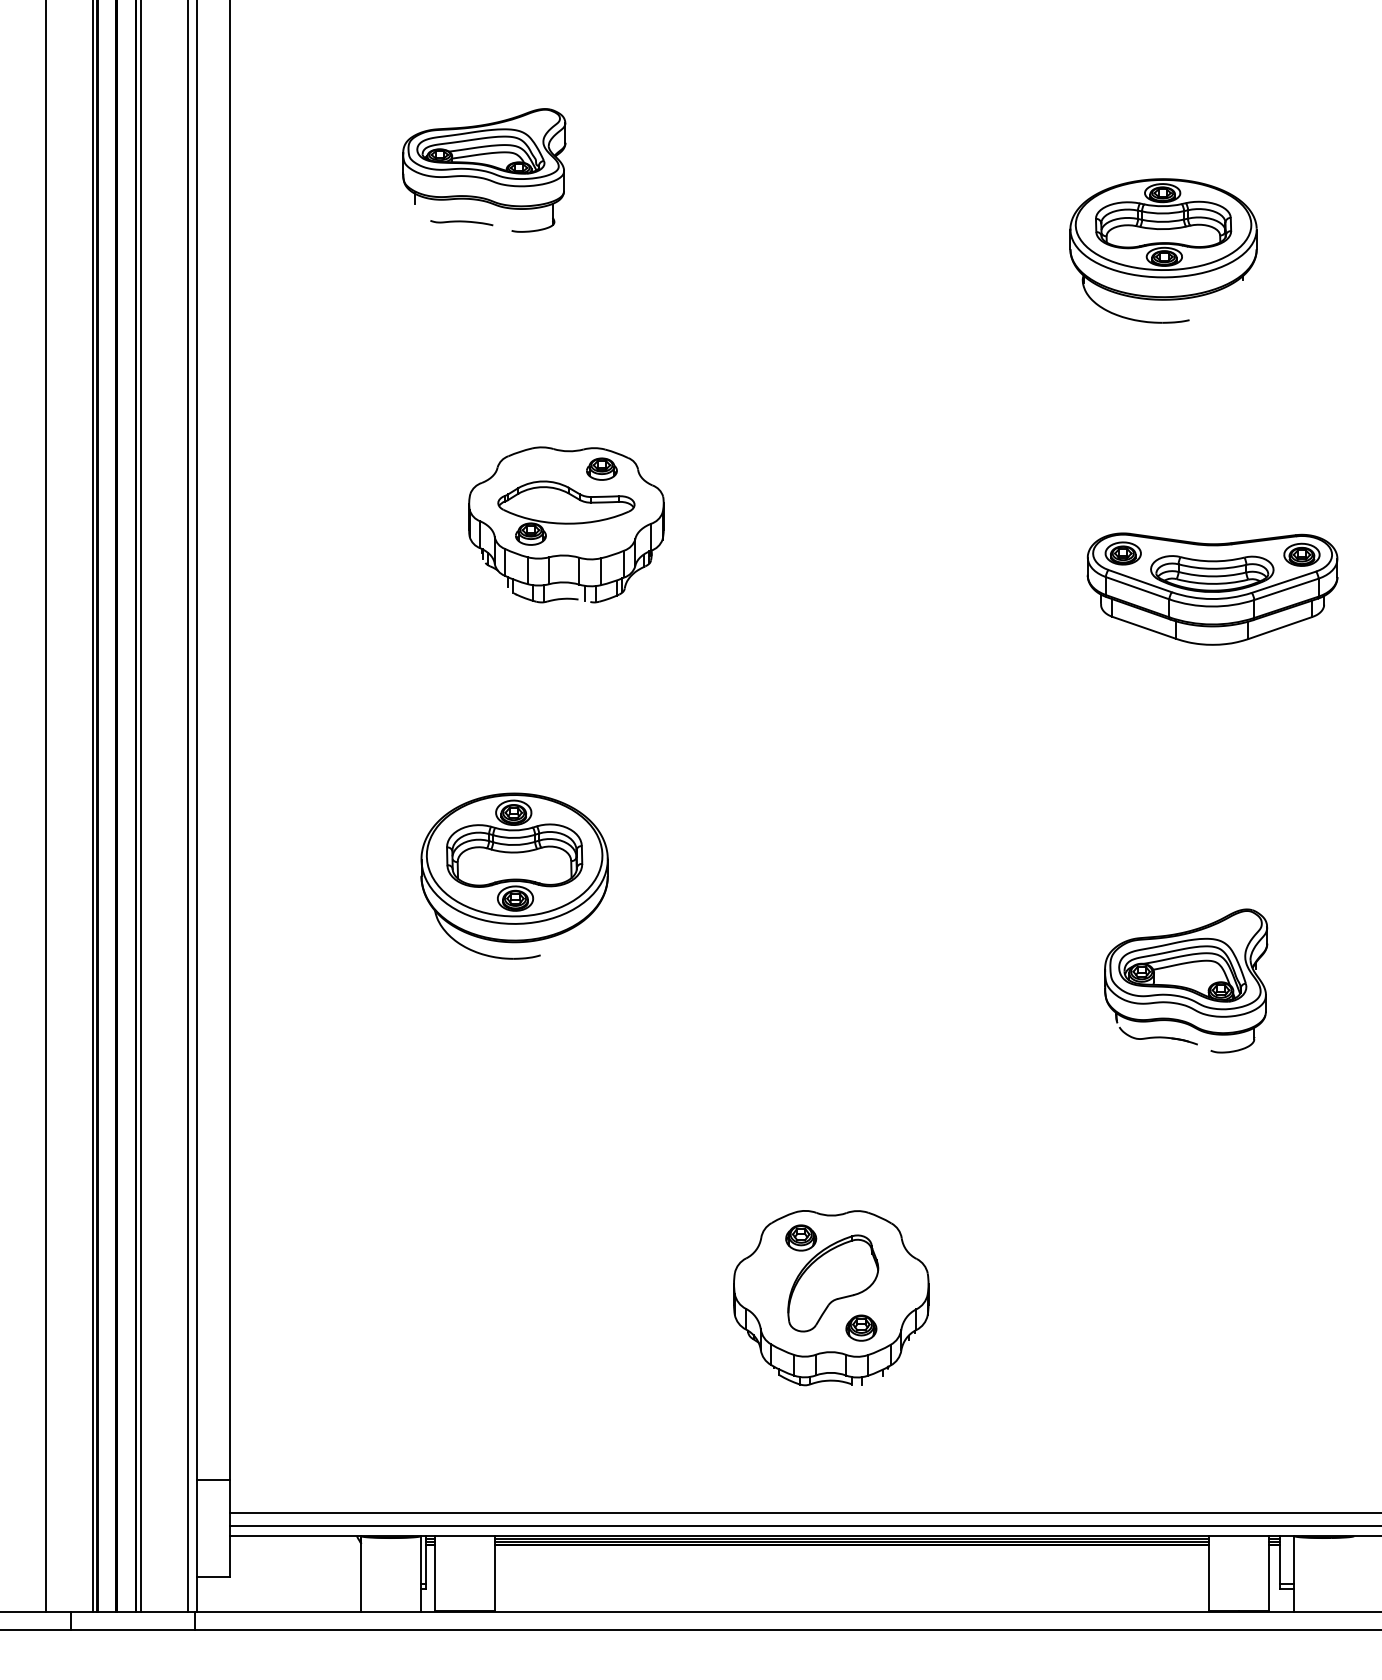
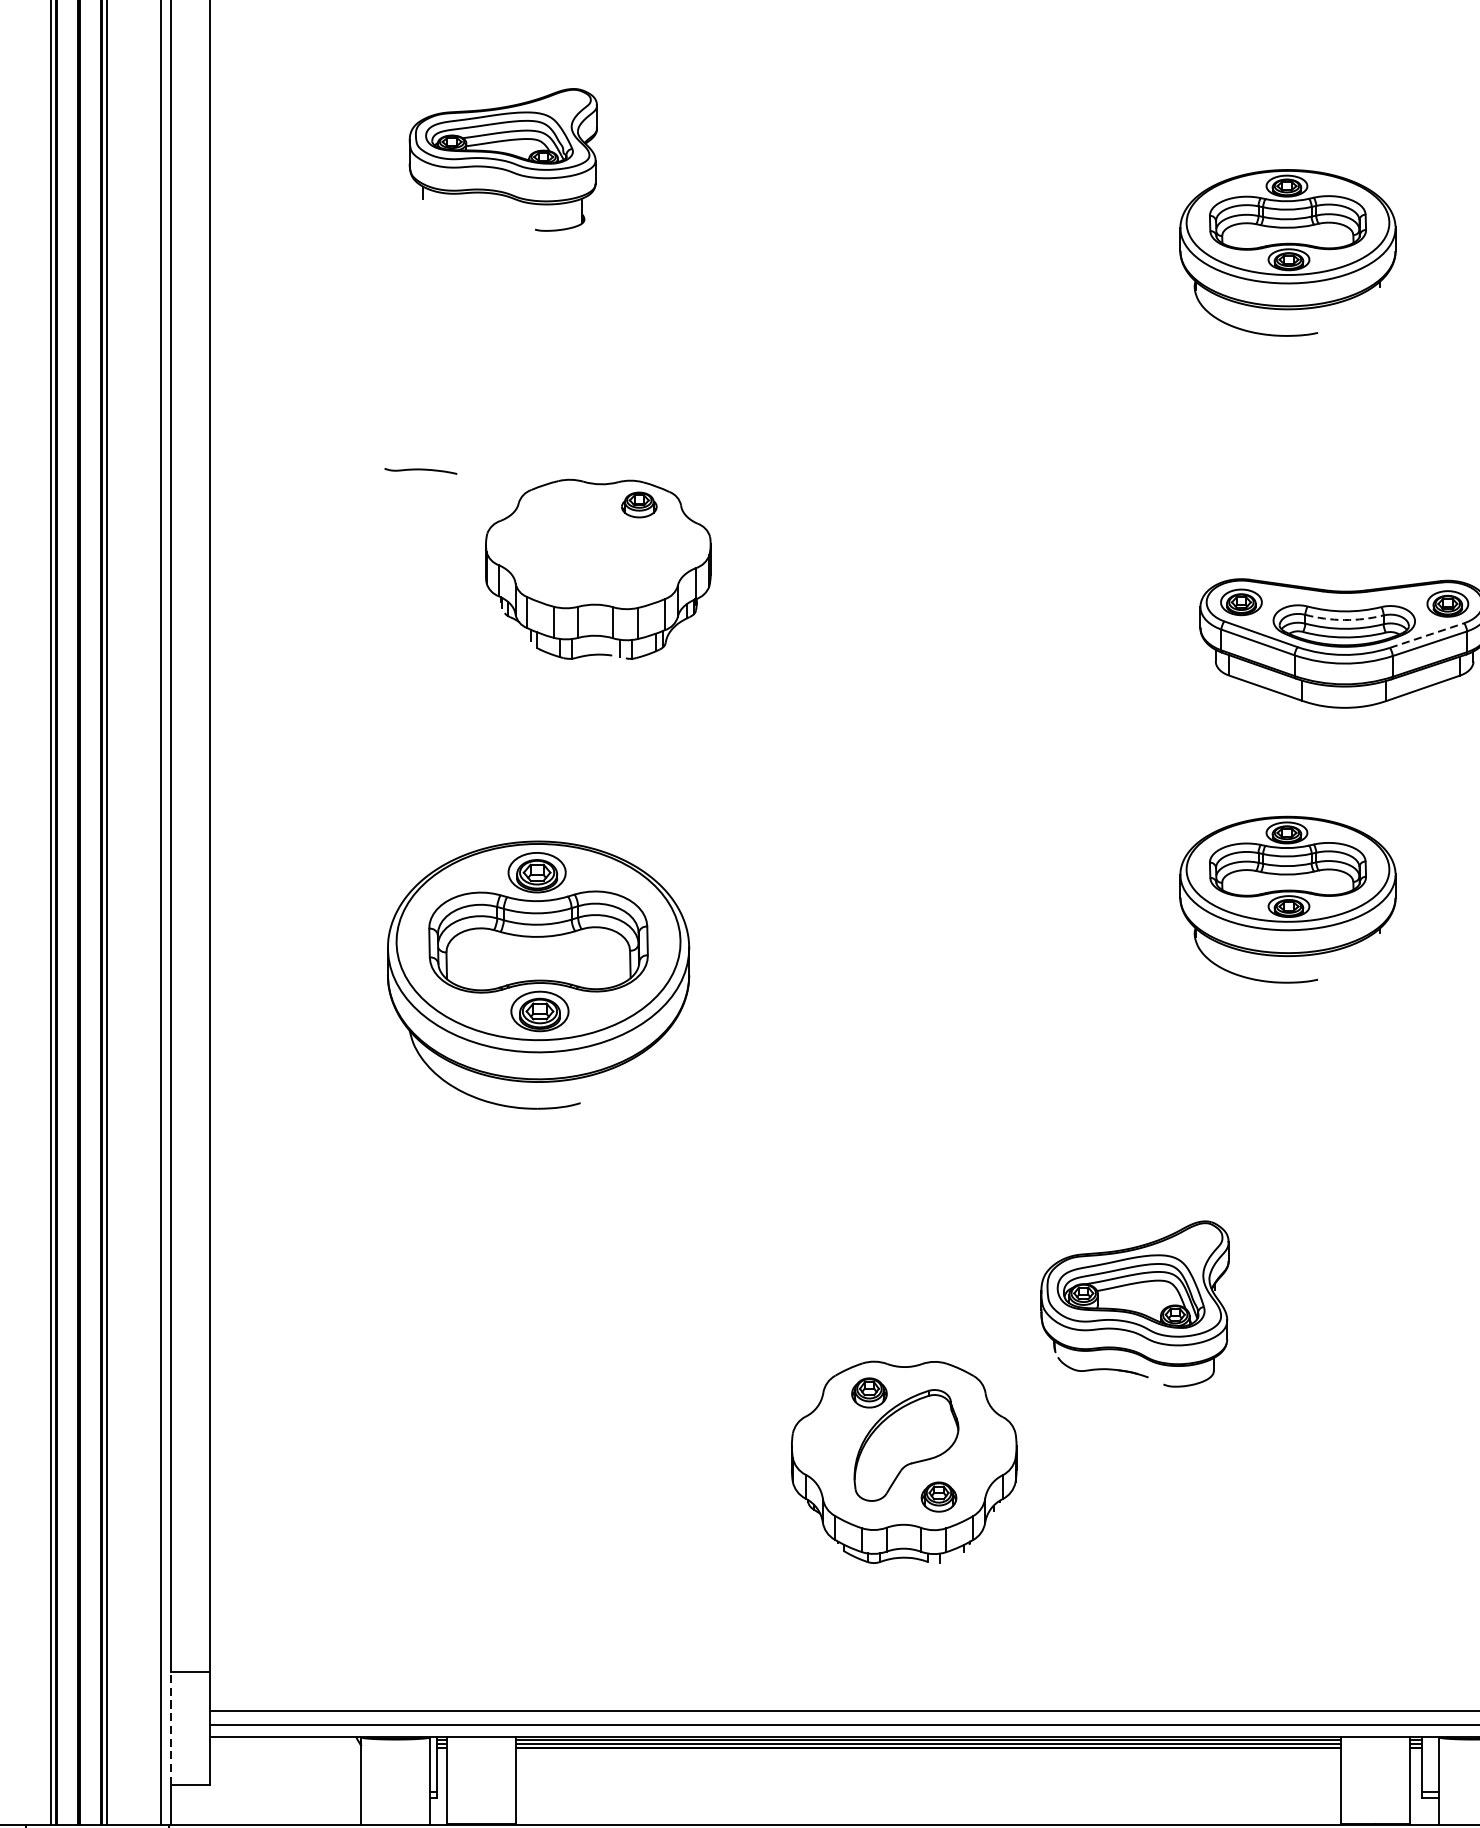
curve: (461, 222) -> (420, 470), moved
part: (566, 512) -> (598, 555), removed
arc: (1212, 568) -> (1344, 619), solid -> dashed
line: (1283, 582) -> (1426, 635), solid -> dashed
part: (1163, 810) -> (1287, 899), added
part: (514, 875) -> (538, 974), size x1.4
part: (1186, 980) -> (1135, 1303), moved
line: (196, 1528) -> (171, 1728), solid -> dashed

